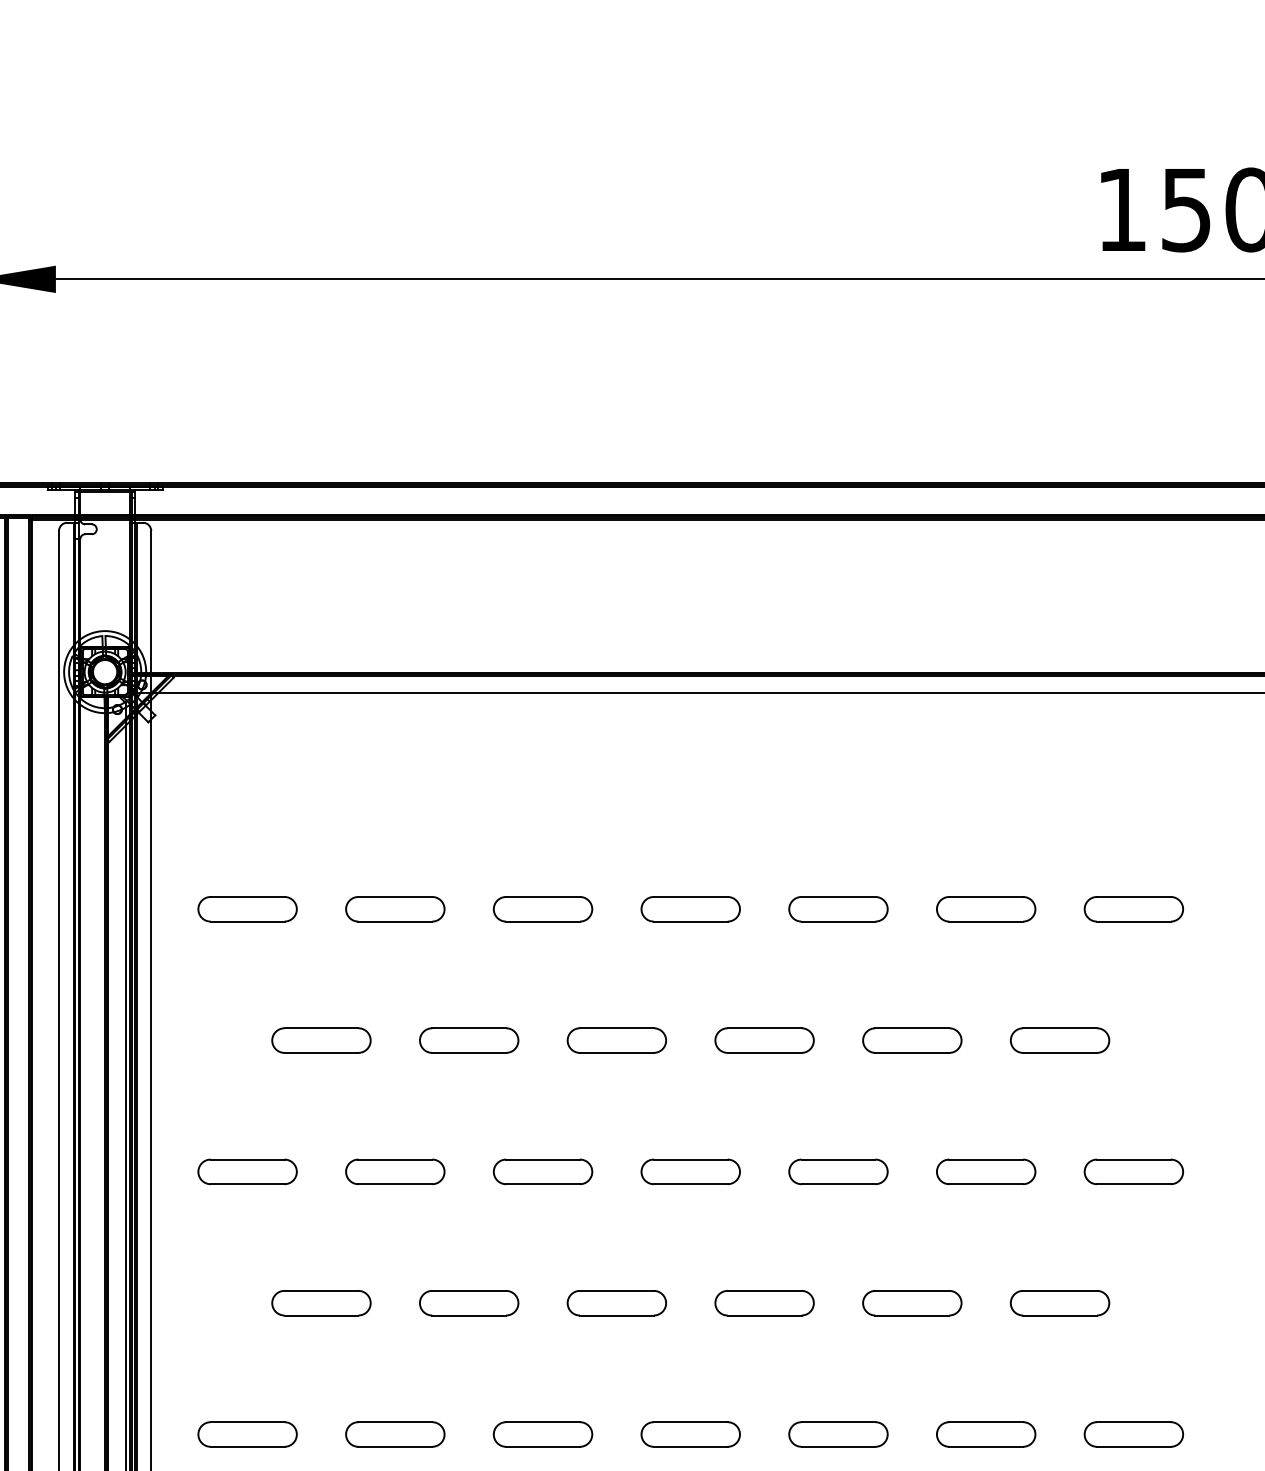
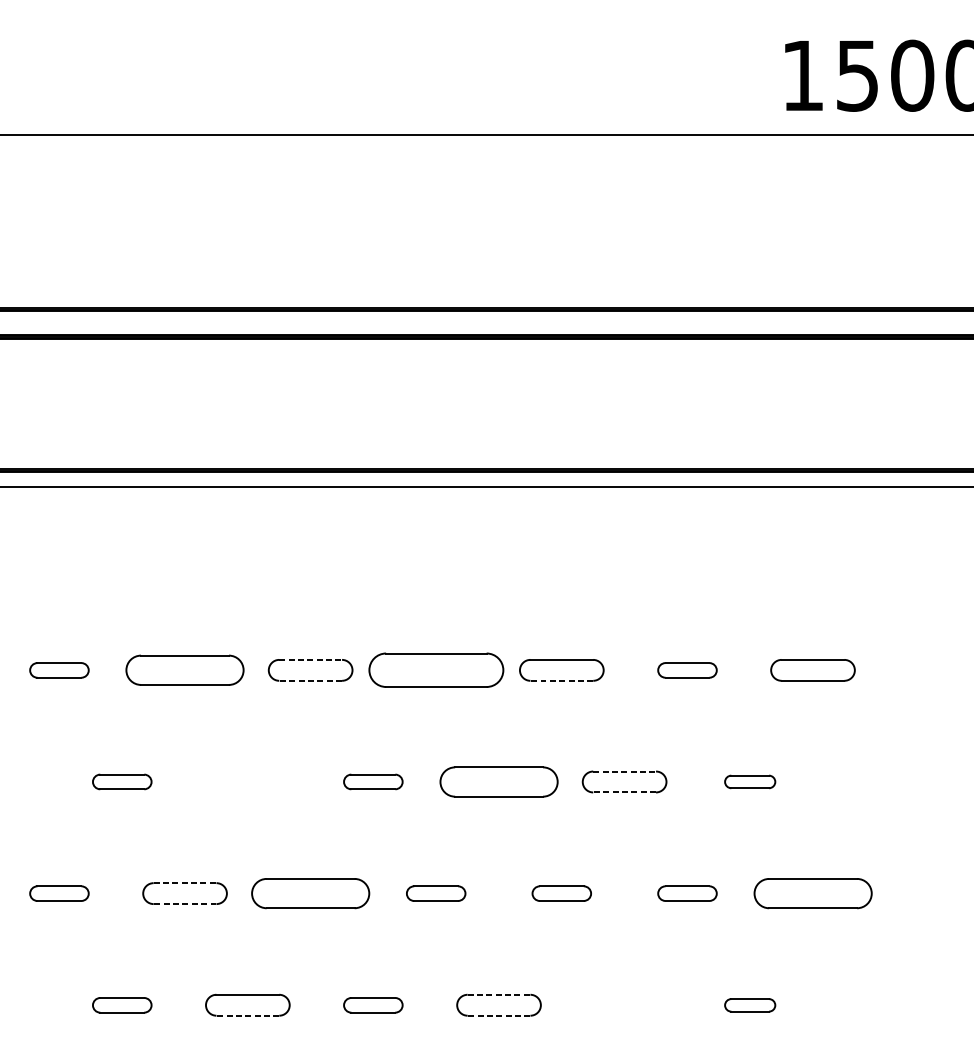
line: (543, 896) -> (311, 659), solid -> dashed
part: (247, 909) -> (59, 670), size x0.7
part: (395, 909) -> (185, 670), size x1.4
part: (690, 909) -> (436, 670), size x1.6
part: (986, 909) -> (687, 670), size x0.7
line: (543, 921) -> (311, 680), solid -> dashed
line: (838, 921) -> (561, 680), solid -> dashed
line: (912, 1028) -> (624, 771), solid -> dashed
part: (321, 1040) -> (122, 781), size x0.7
part: (469, 1040) -> (248, 781), removed
part: (616, 1040) -> (373, 781), size x0.7
part: (764, 1040) -> (498, 781), size x1.4
part: (1059, 1040) -> (749, 781), size x0.6
line: (912, 1052) -> (624, 792), solid -> dashed
line: (395, 1159) -> (185, 883), solid -> dashed
part: (247, 1171) -> (59, 893), size x0.7
part: (542, 1171) -> (310, 893), size x1.4
part: (690, 1171) -> (436, 893), size x0.7
part: (838, 1171) -> (561, 893), size x0.7
part: (986, 1171) -> (687, 893), size x0.7
part: (1133, 1171) -> (812, 893), size x1.4
line: (395, 1184) -> (185, 904), solid -> dashed
line: (764, 1290) -> (498, 994), solid -> dashed
part: (321, 1303) -> (122, 1005), size x0.7
part: (616, 1303) -> (373, 1005), size x0.7
part: (912, 1303) -> (624, 1005), removed
part: (1059, 1303) -> (749, 1005), size x0.6
line: (469, 1315) -> (248, 1015), solid -> dashed
line: (764, 1315) -> (498, 1015), solid -> dashed

